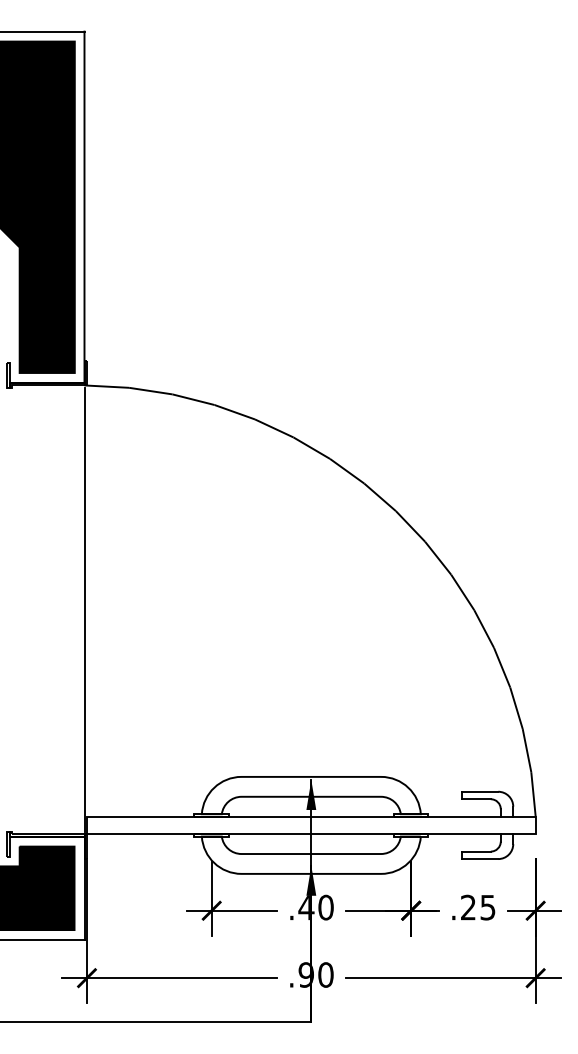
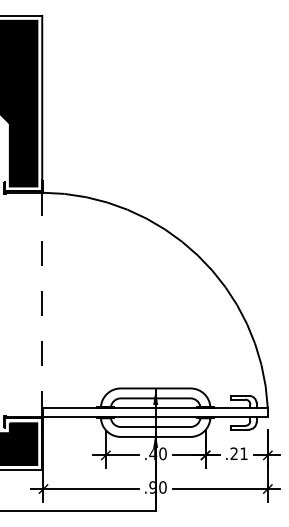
line: (85, 609) -> (42, 304), solid -> dashed
text: (487, 907) -> (243, 453), .25 -> .21

